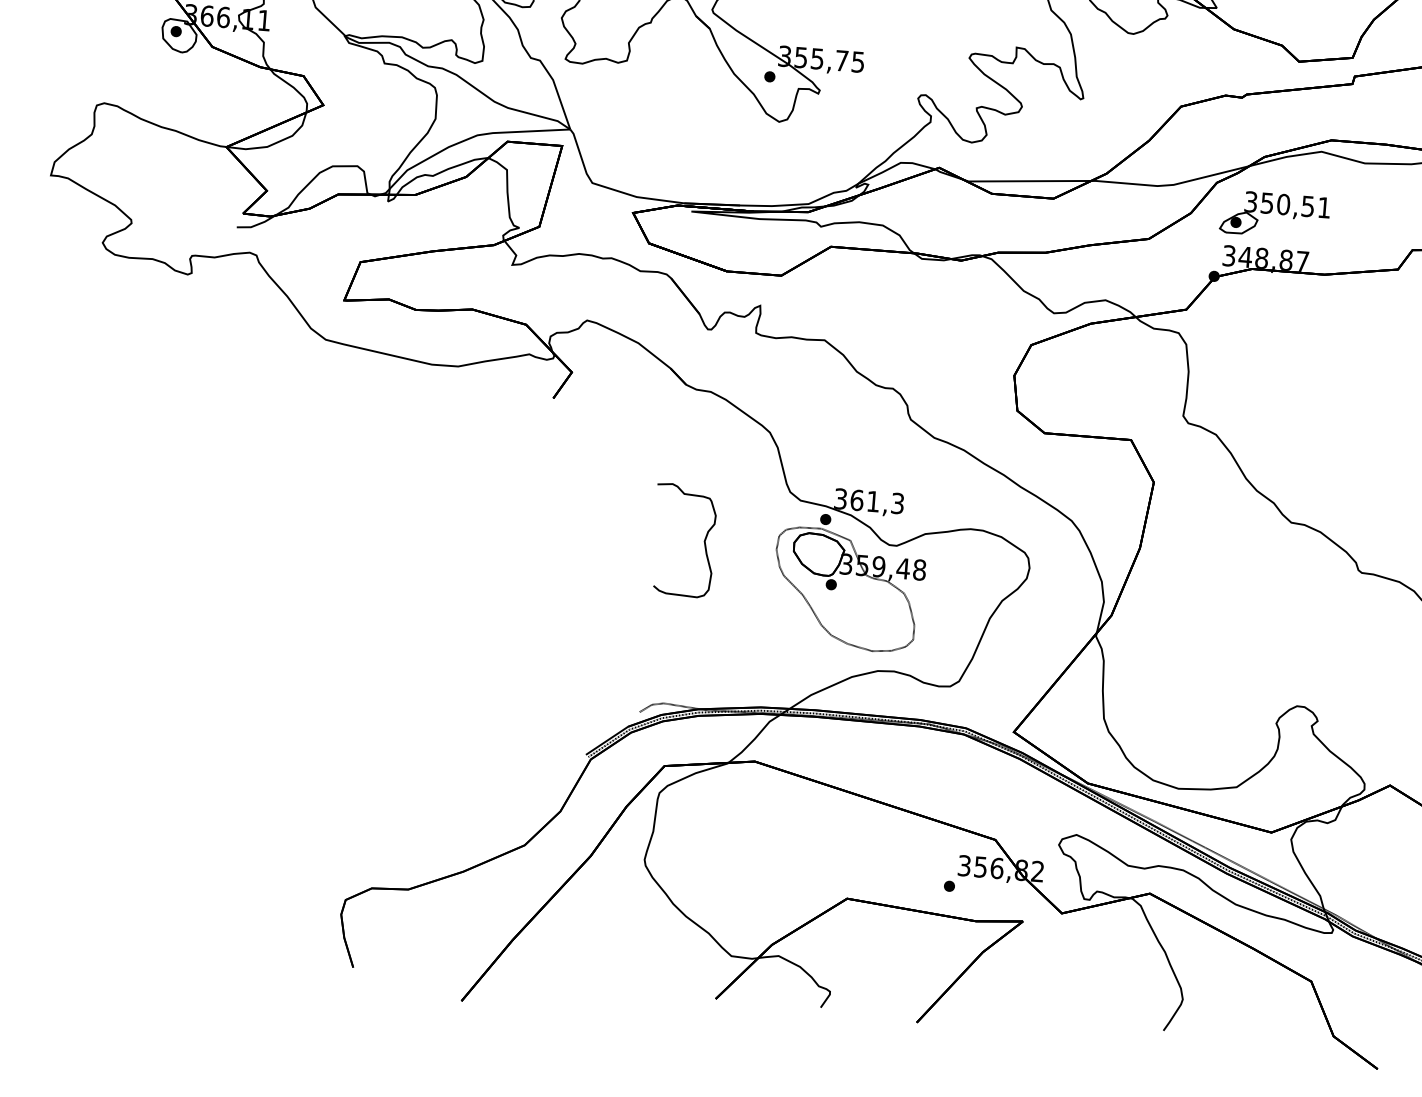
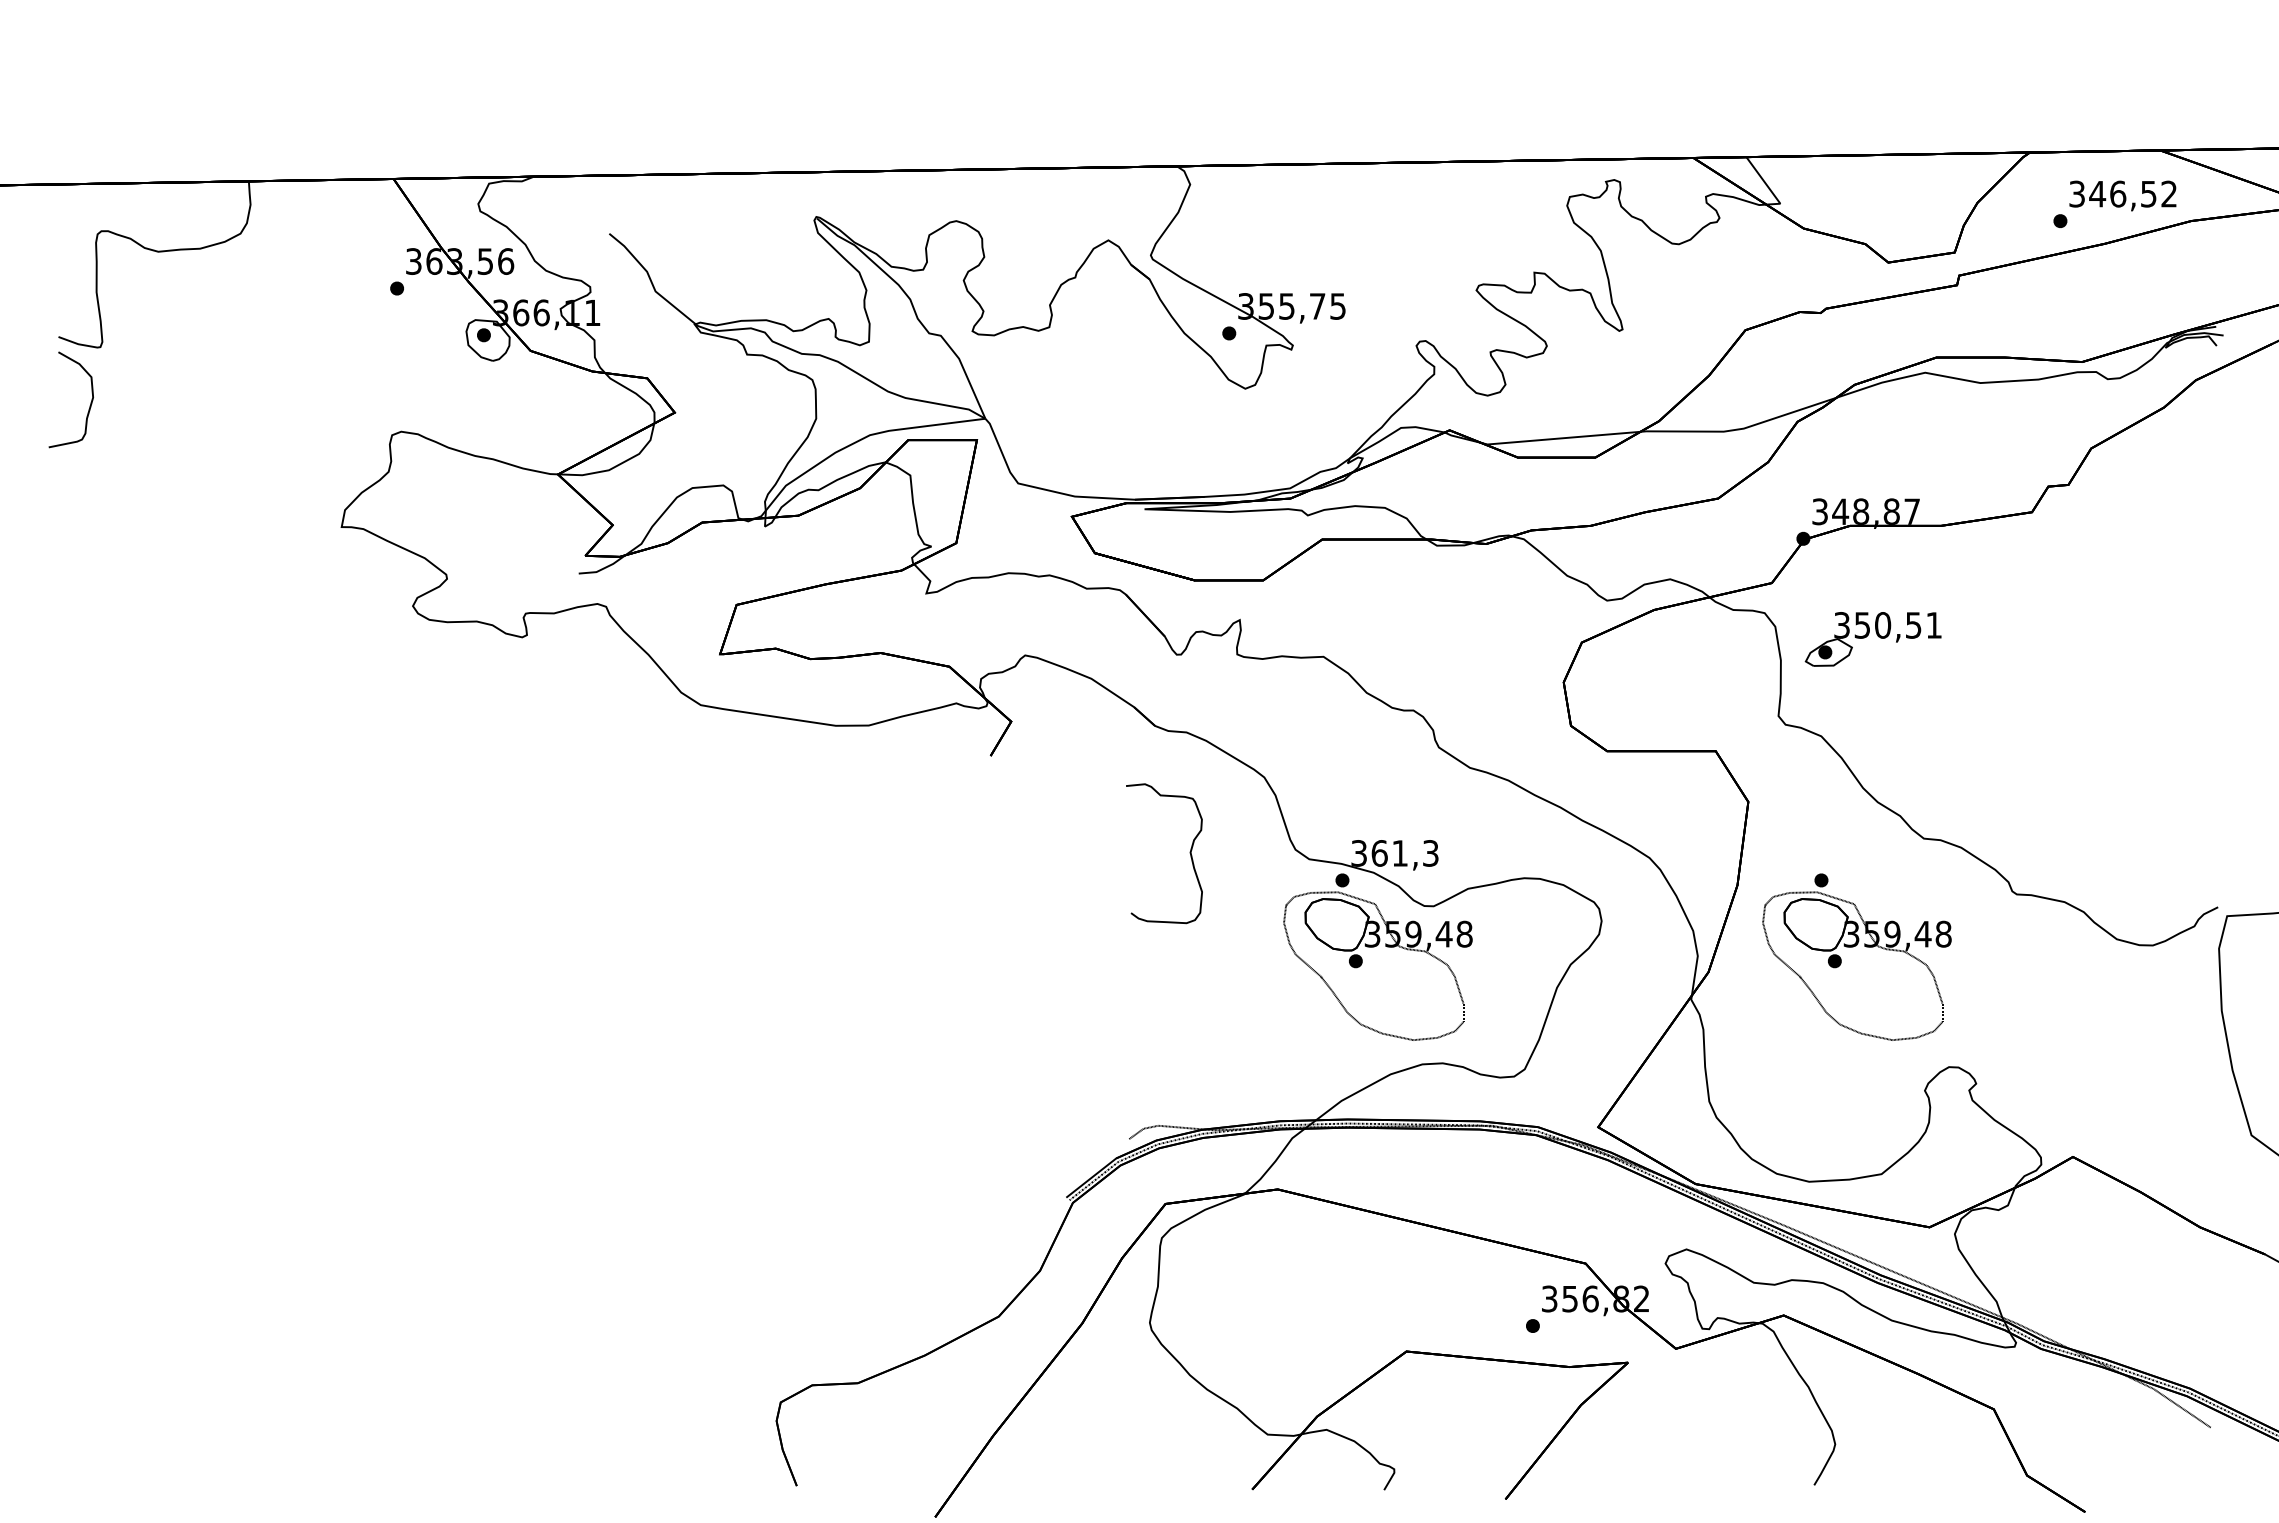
part: (1274, 215) -> (1872, 639), moved
curve: (703, 542) -> (1189, 853), moved
part: (1228, 604) -> (1853, 947), added

